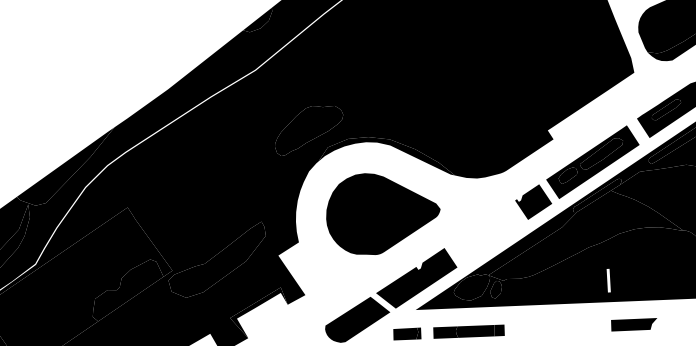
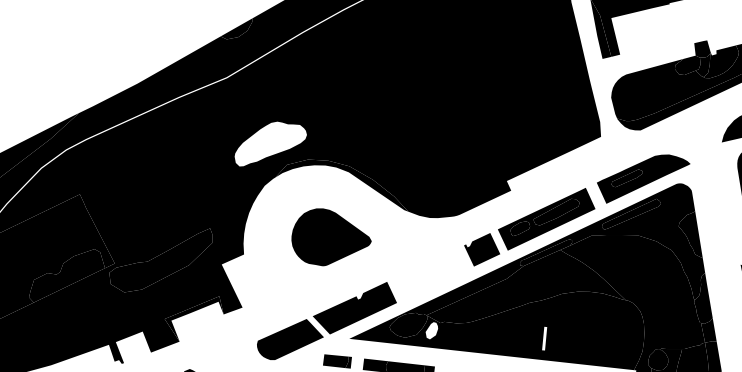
fill: (308, 128) -> (270, 143), removed
part: (382, 212) -> (331, 237), size x0.7
fill: (495, 289) -> (431, 330), removed

